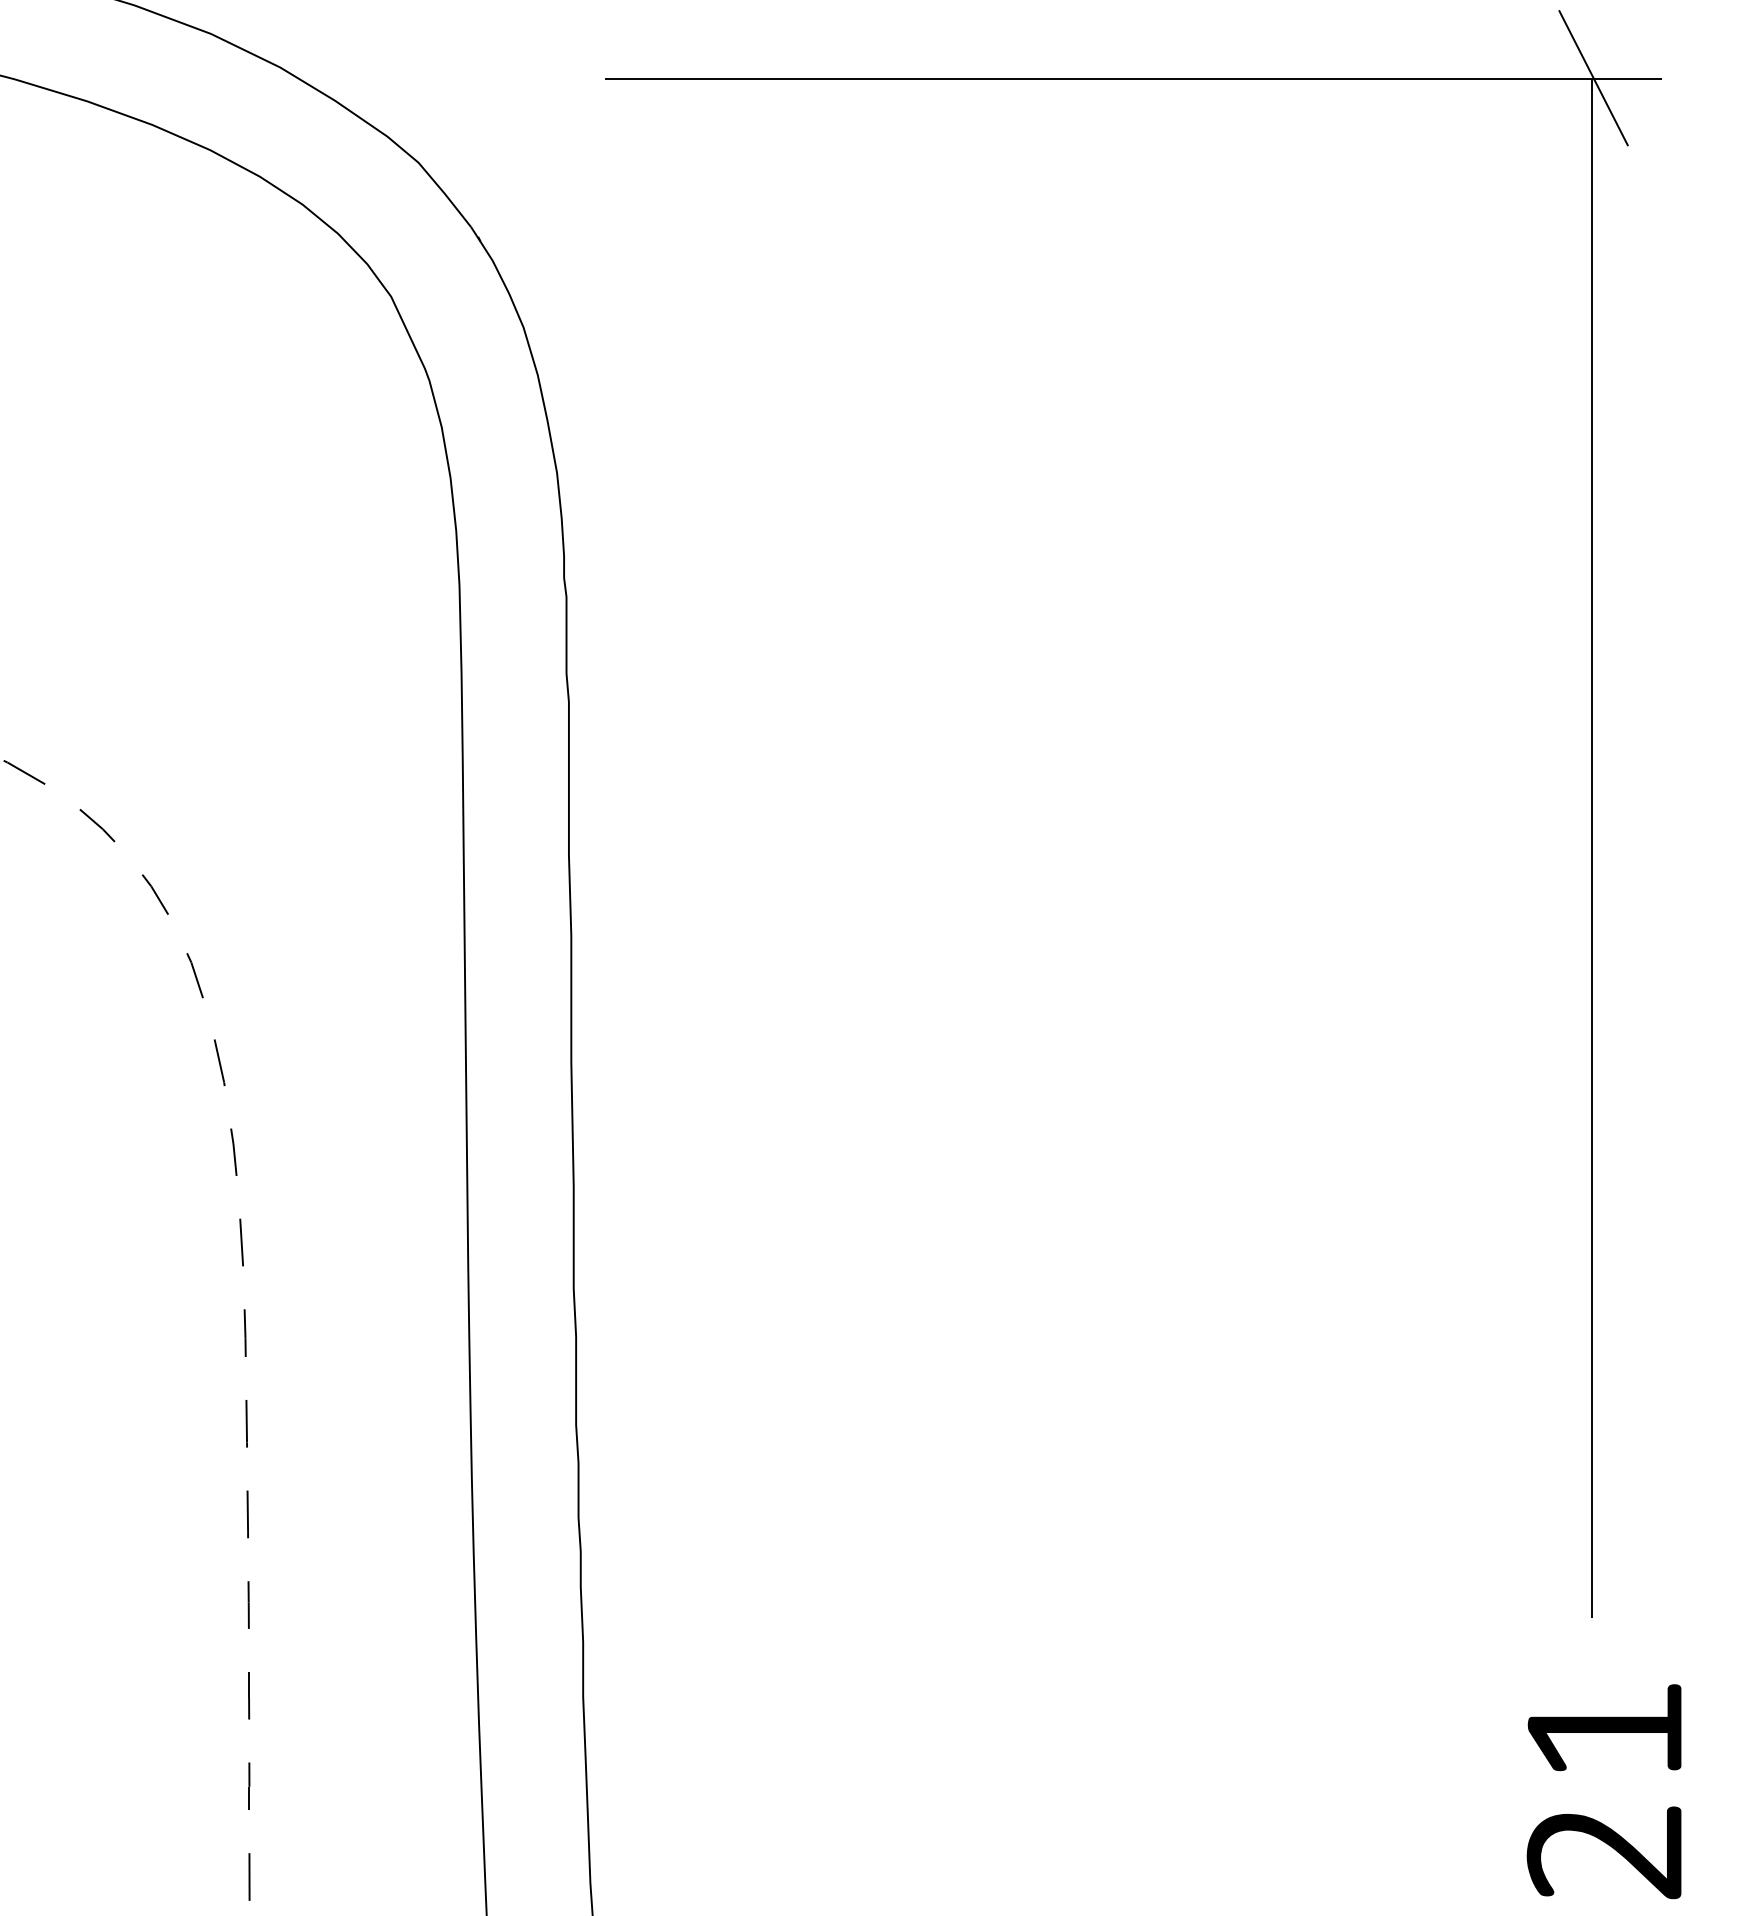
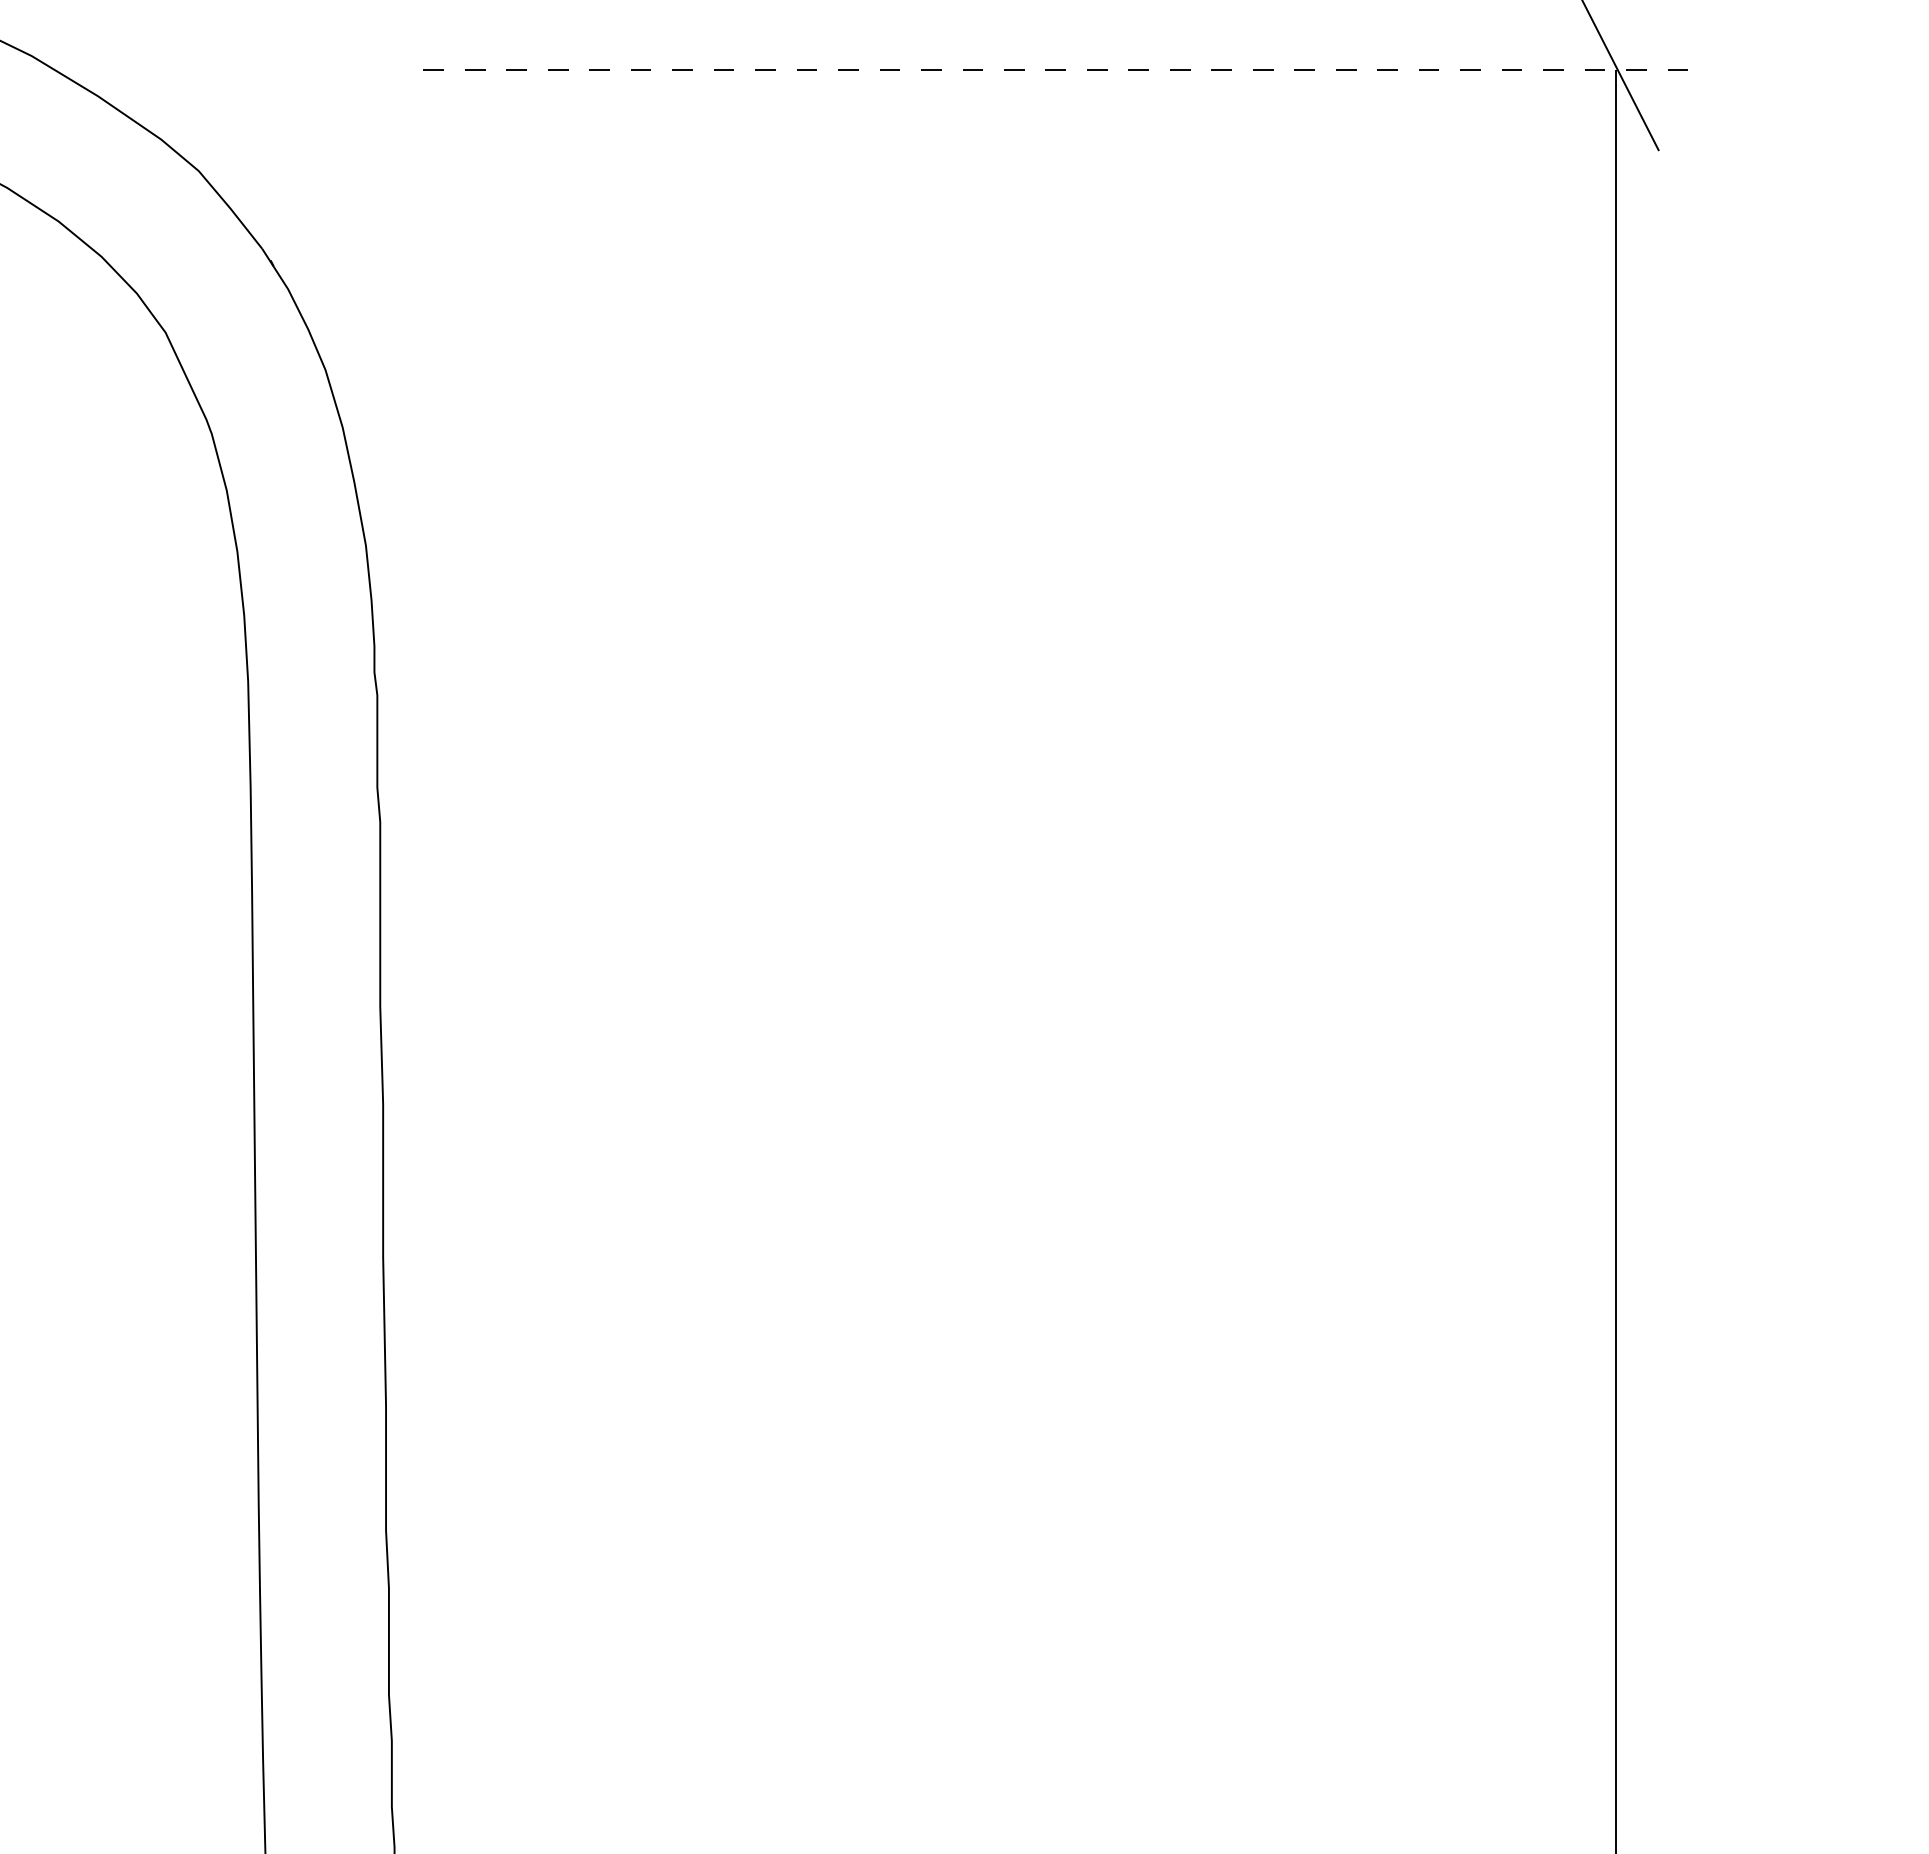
line: (1133, 79) -> (1061, 70), solid -> dashed

